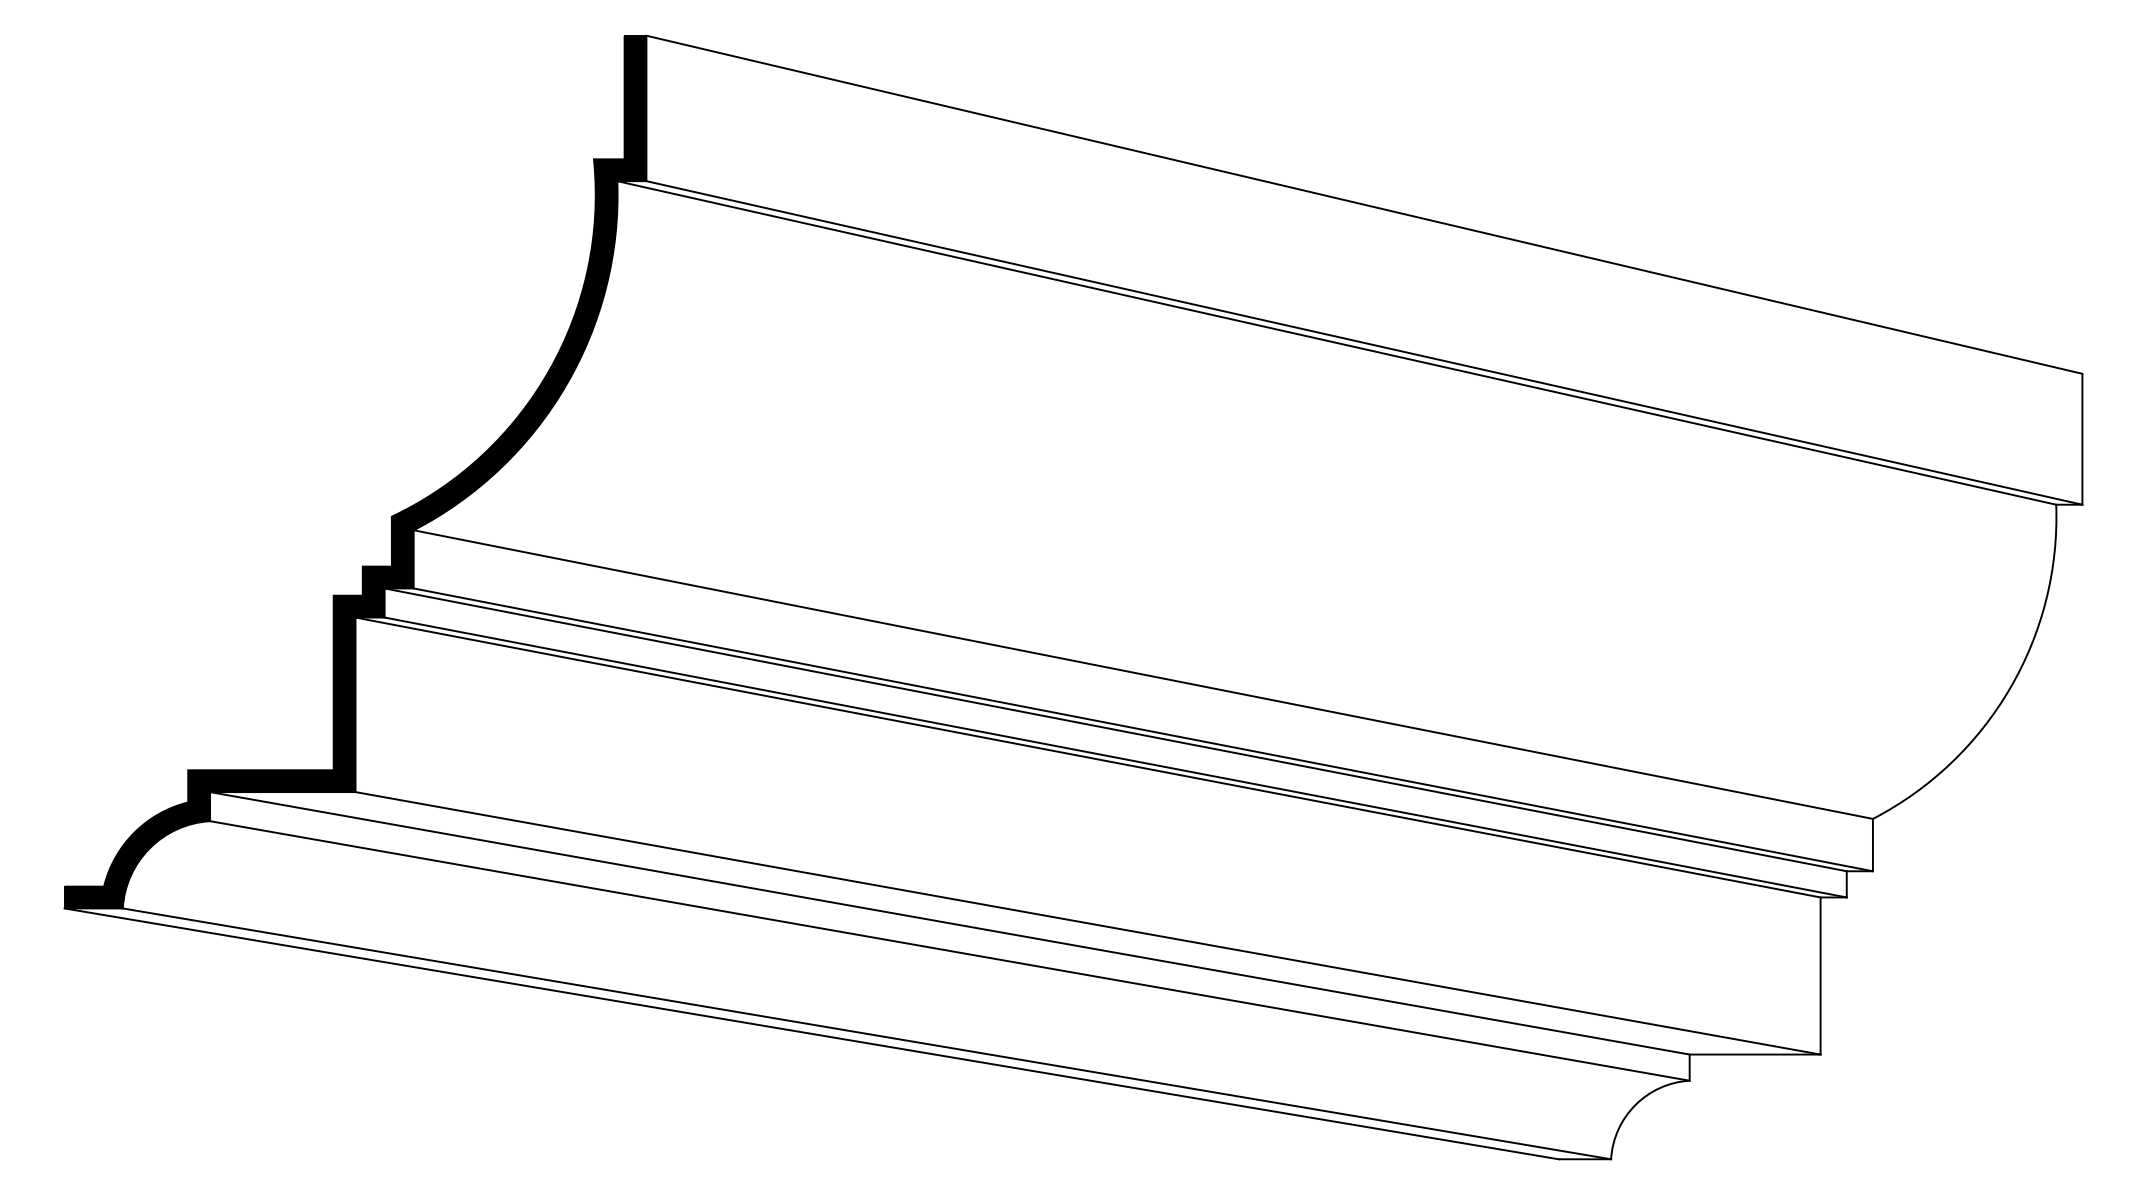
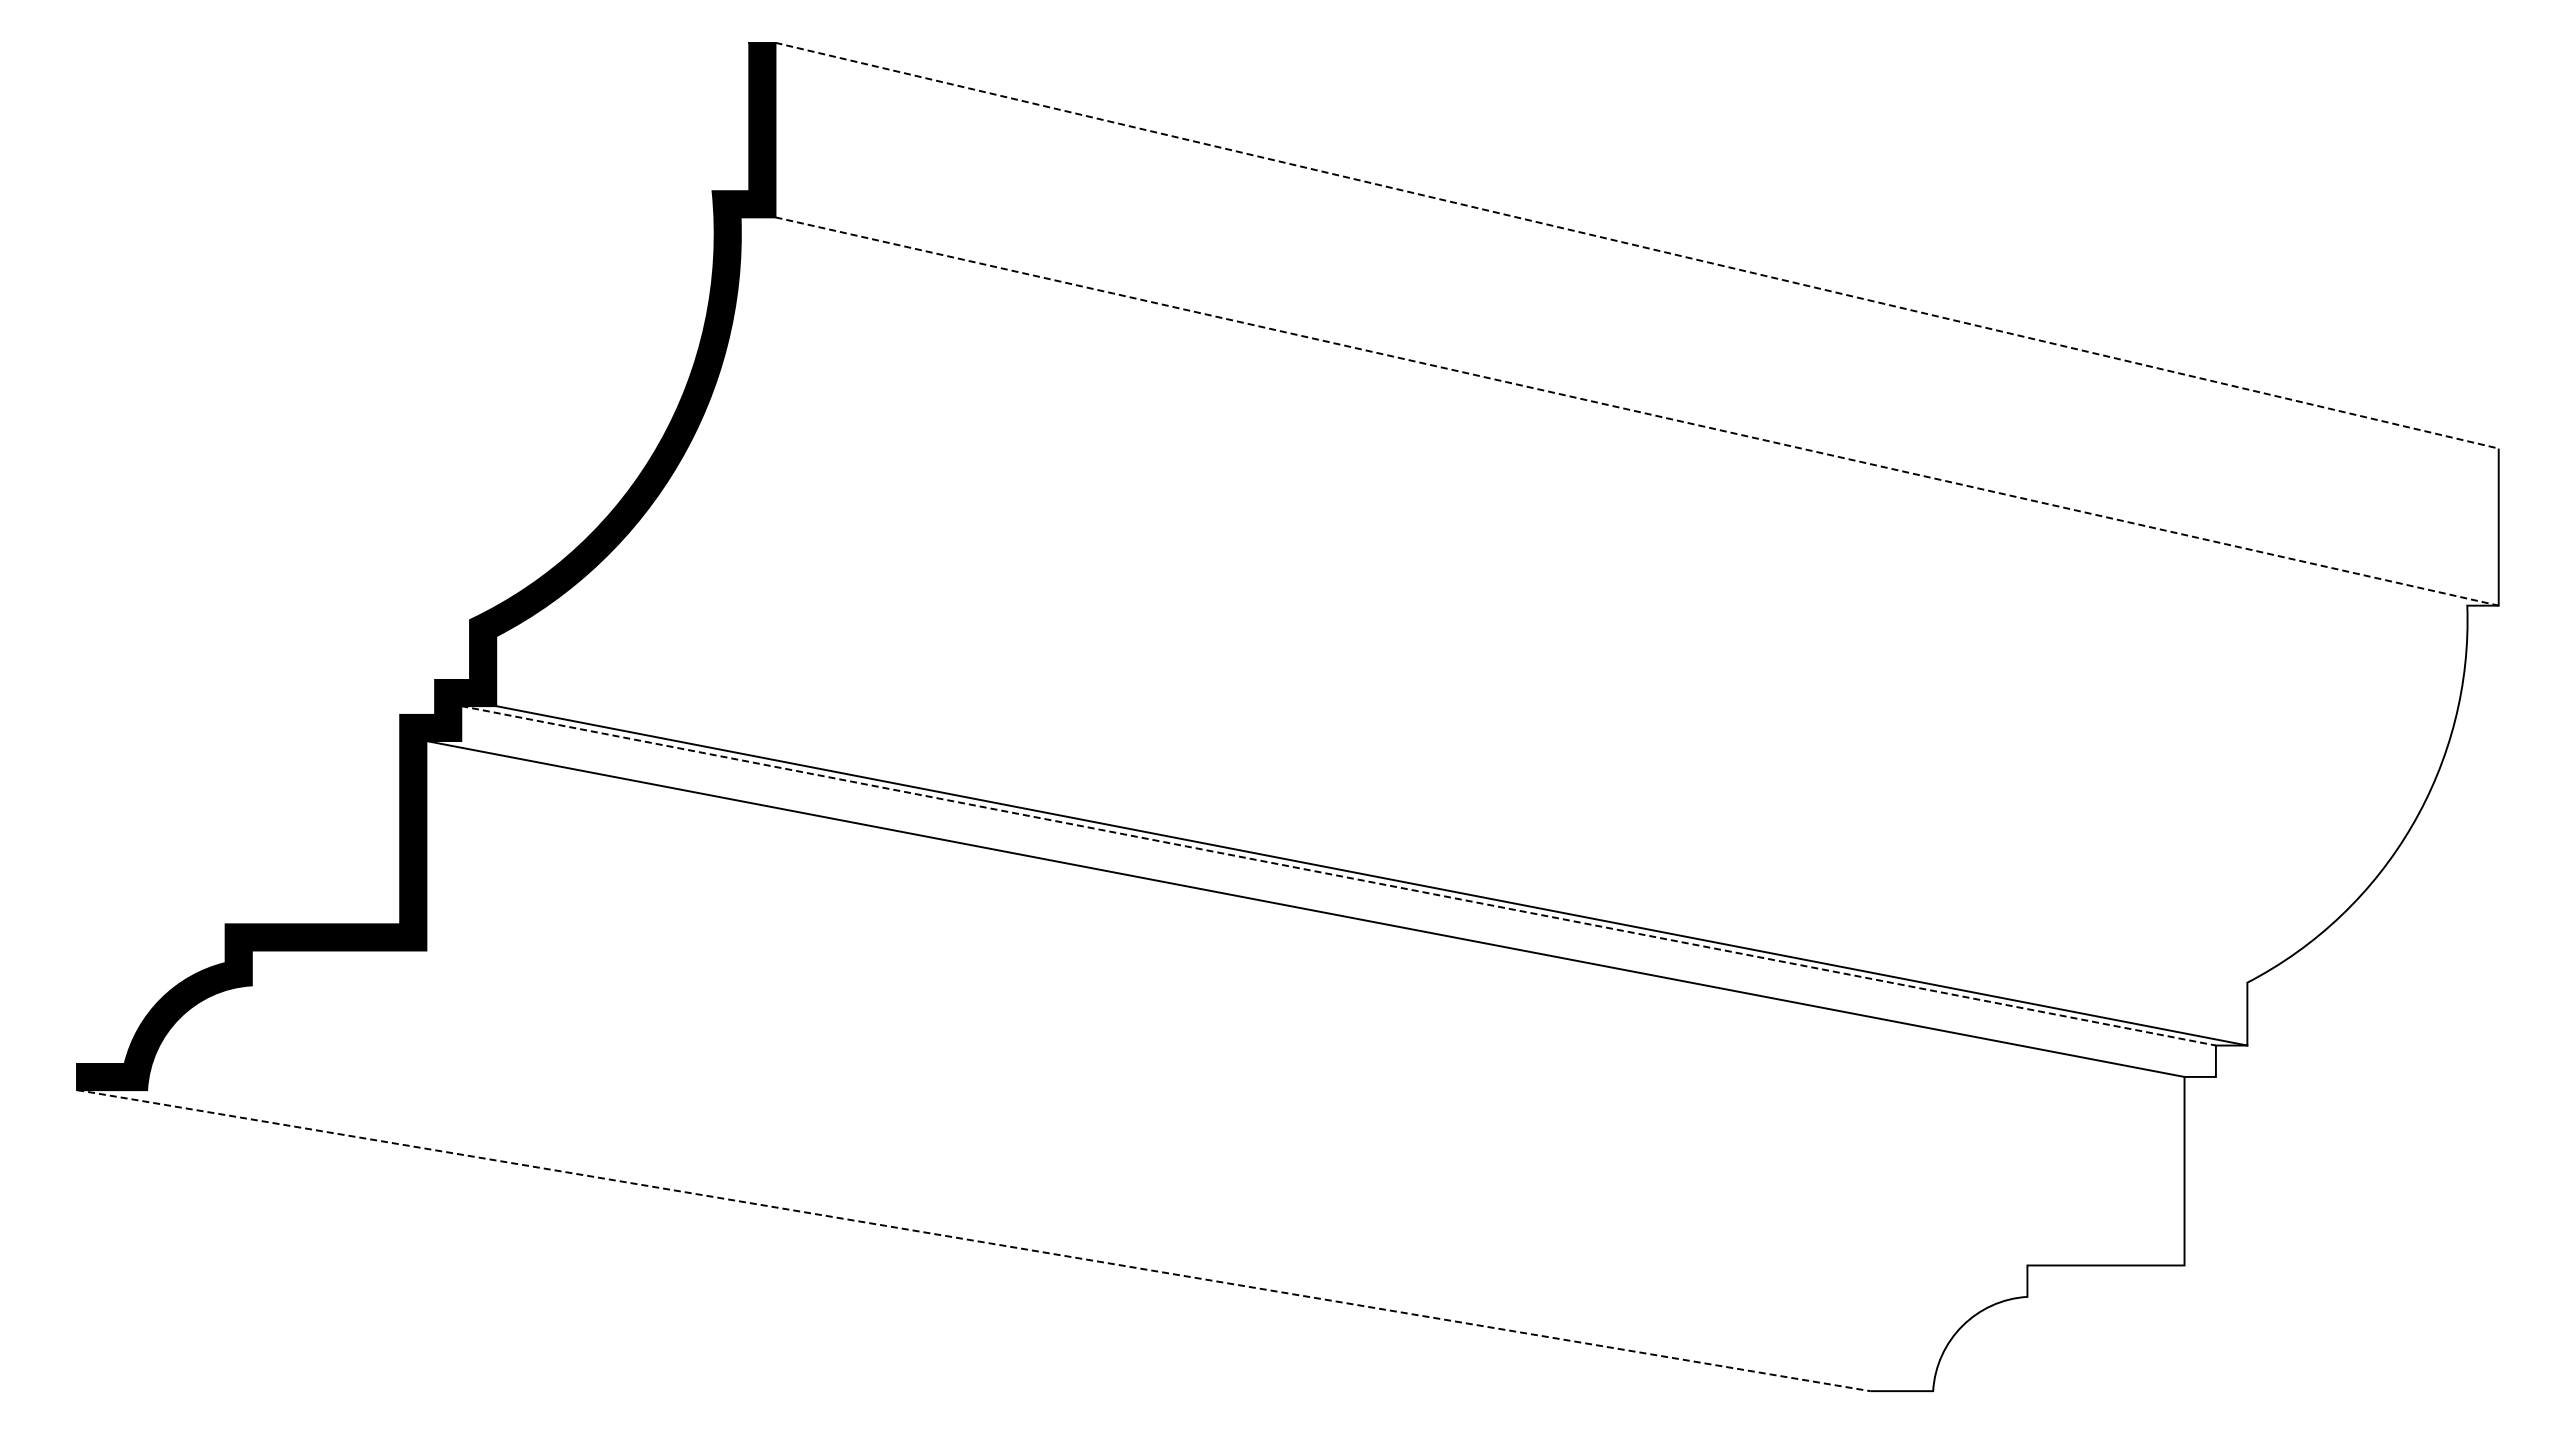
line: (1364, 204) -> (1637, 245), solid -> dashed
line: (1336, 342) -> (1603, 411), removed
line: (1364, 342) -> (1637, 411), solid -> dashed
line: (1143, 674) -> (1371, 809), removed
line: (1115, 729) -> (1338, 875), solid -> dashed
line: (1115, 757) -> (1338, 908), removed
line: (949, 922) -> (1139, 1107), removed
line: (1088, 922) -> (1305, 1107), removed
line: (949, 950) -> (1139, 1140), removed
line: (812, 1033) -> (974, 1240), solid -> dashed
line: (867, 1033) -> (1040, 1240), removed

